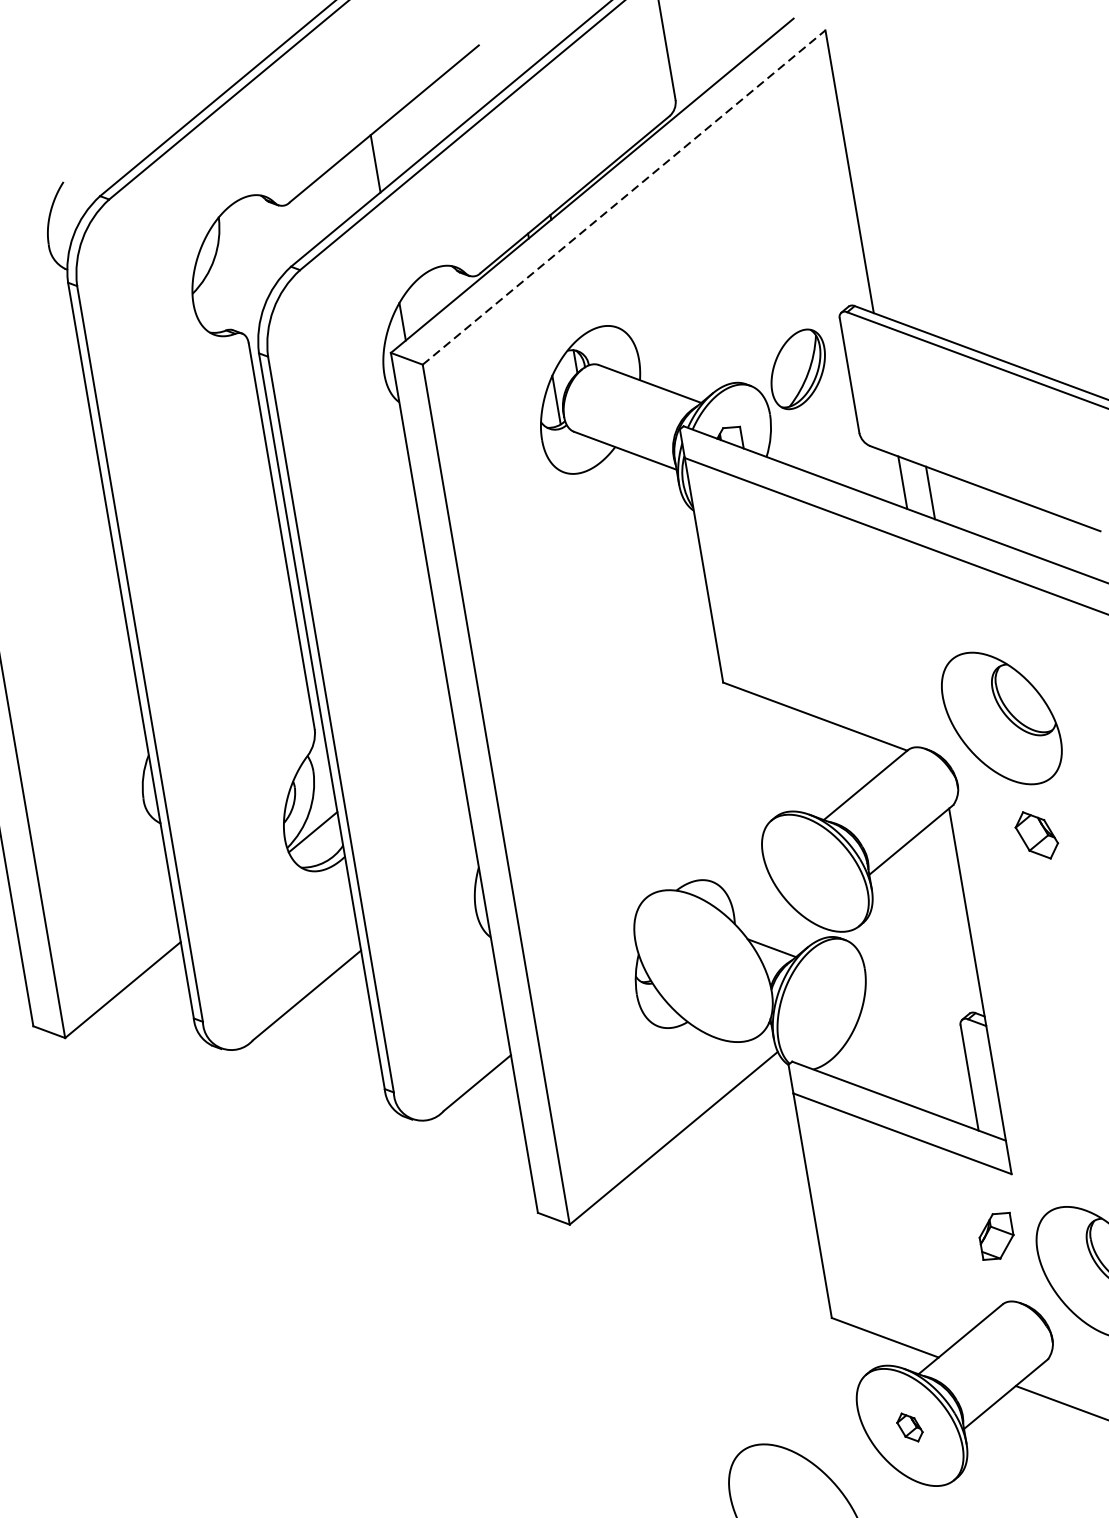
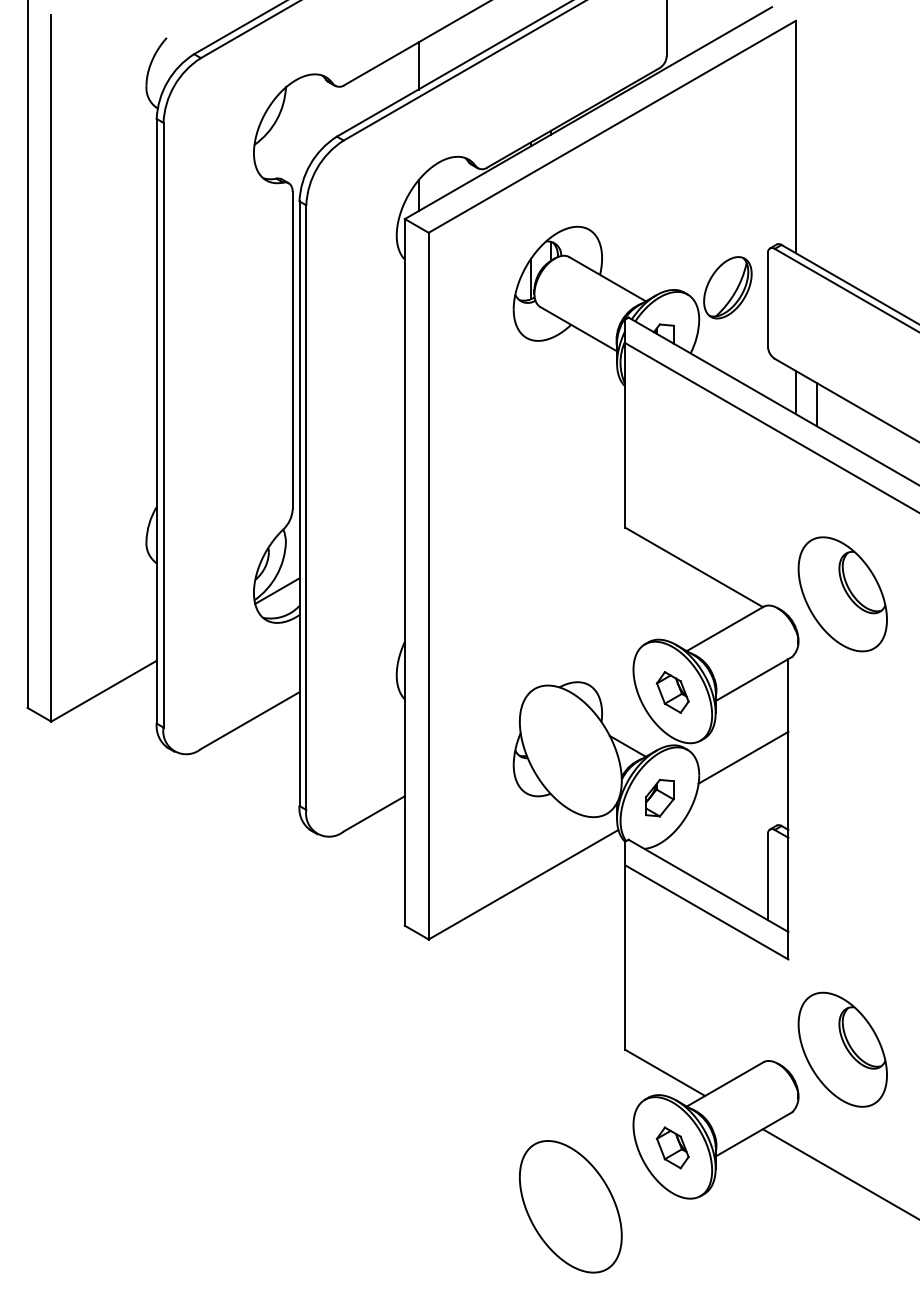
line: (624, 197) -> (612, 126), dashed -> solid
part: (1036, 835) -> (672, 692), moved
line: (914, 937) -> (743, 757), added
part: (995, 1235) -> (659, 797), moved
part: (909, 1427) -> (672, 1147), size x1.67

